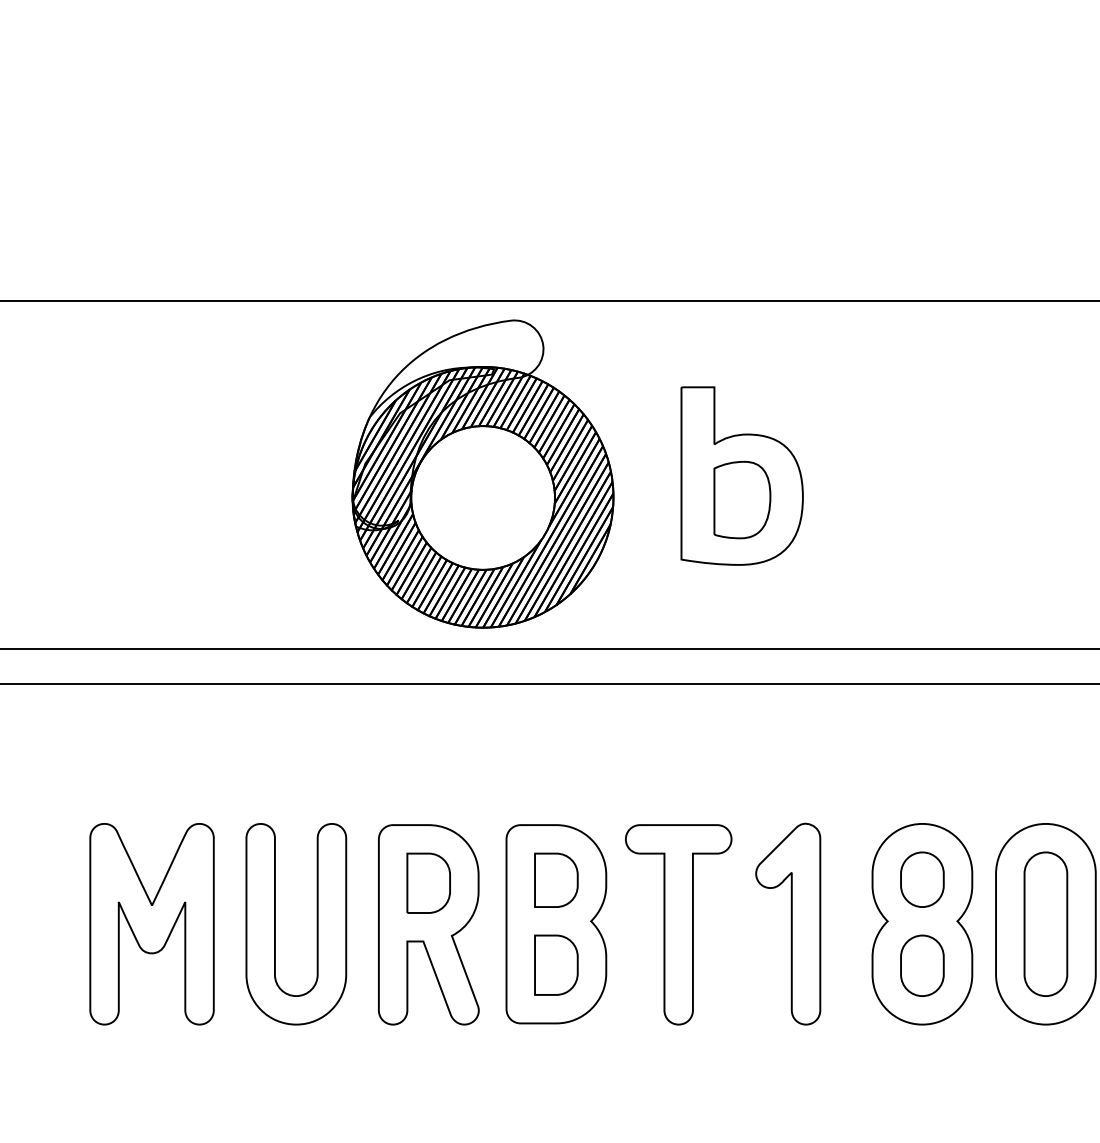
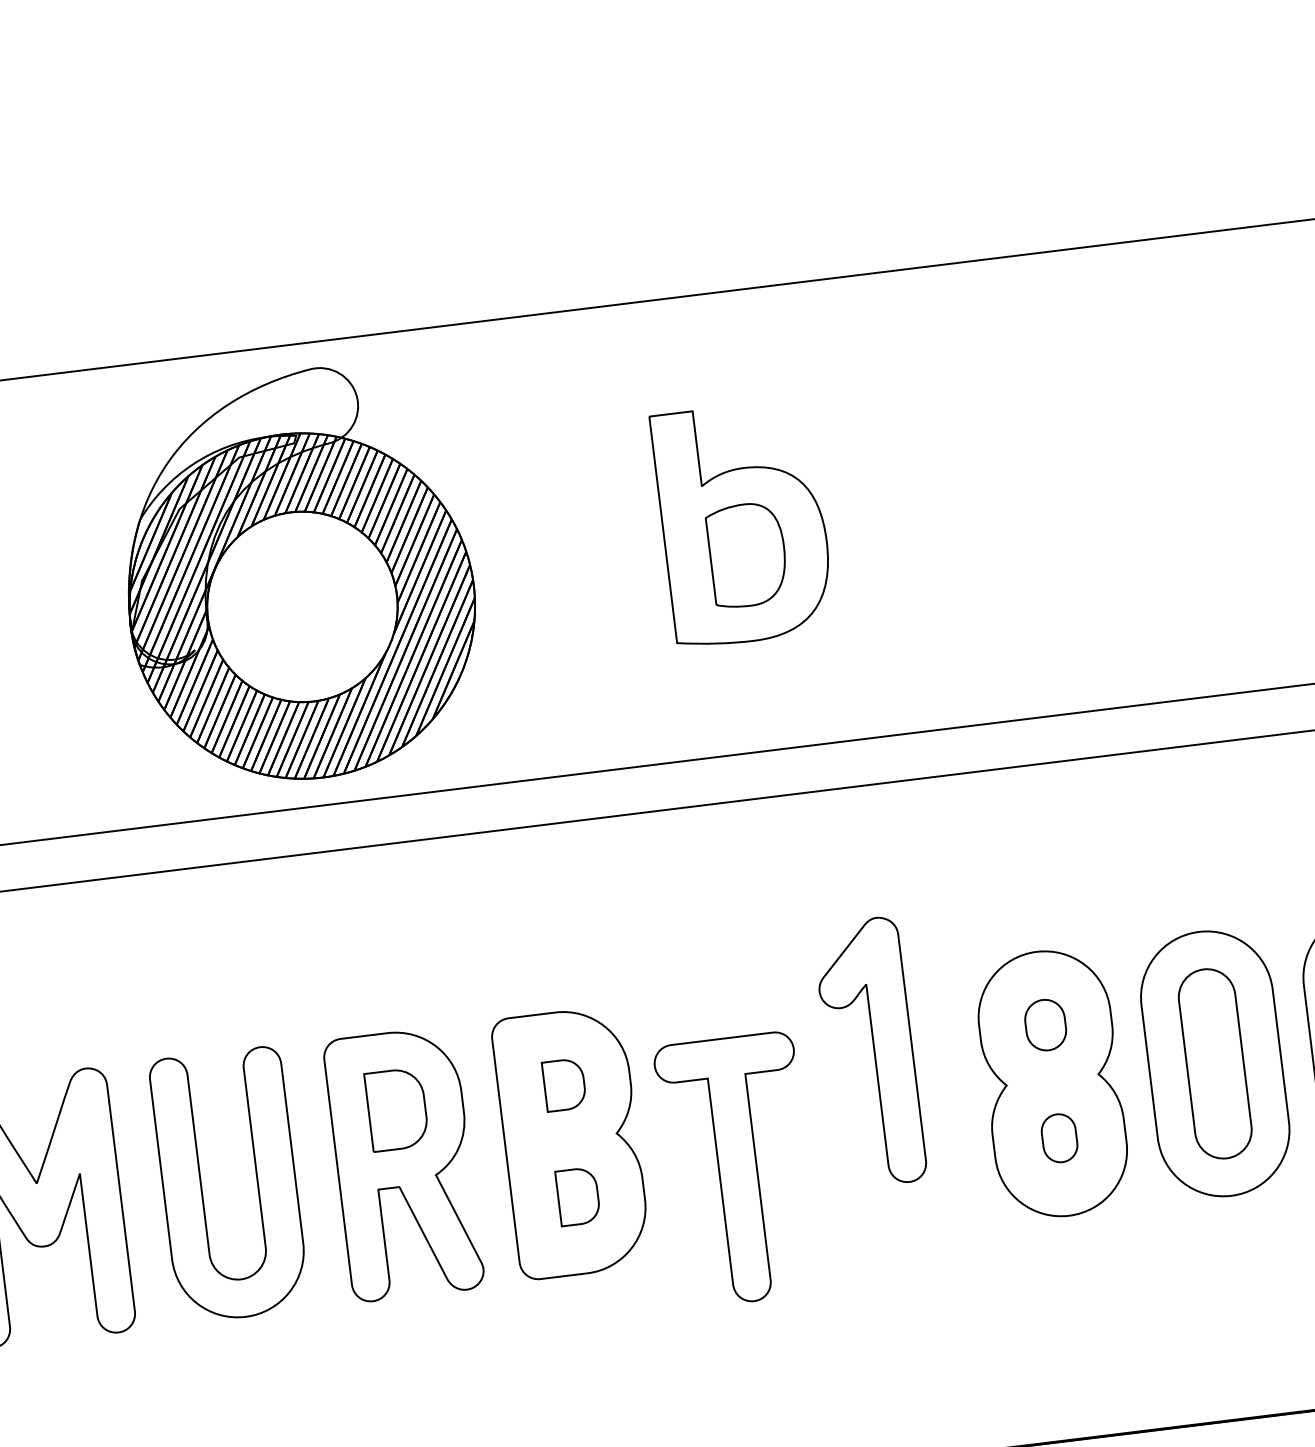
part: (482, 473) -> (297, 574), moved
part: (556, 879) -> (564, 1084), size x0.7
part: (922, 879) -> (1045, 1024), size x0.7
part: (788, 923) -> (870, 1051), moved
part: (678, 924) -> (737, 1169), moved
part: (556, 964) -> (578, 1195), size x0.7
part: (922, 965) -> (1059, 1138), size x0.6

